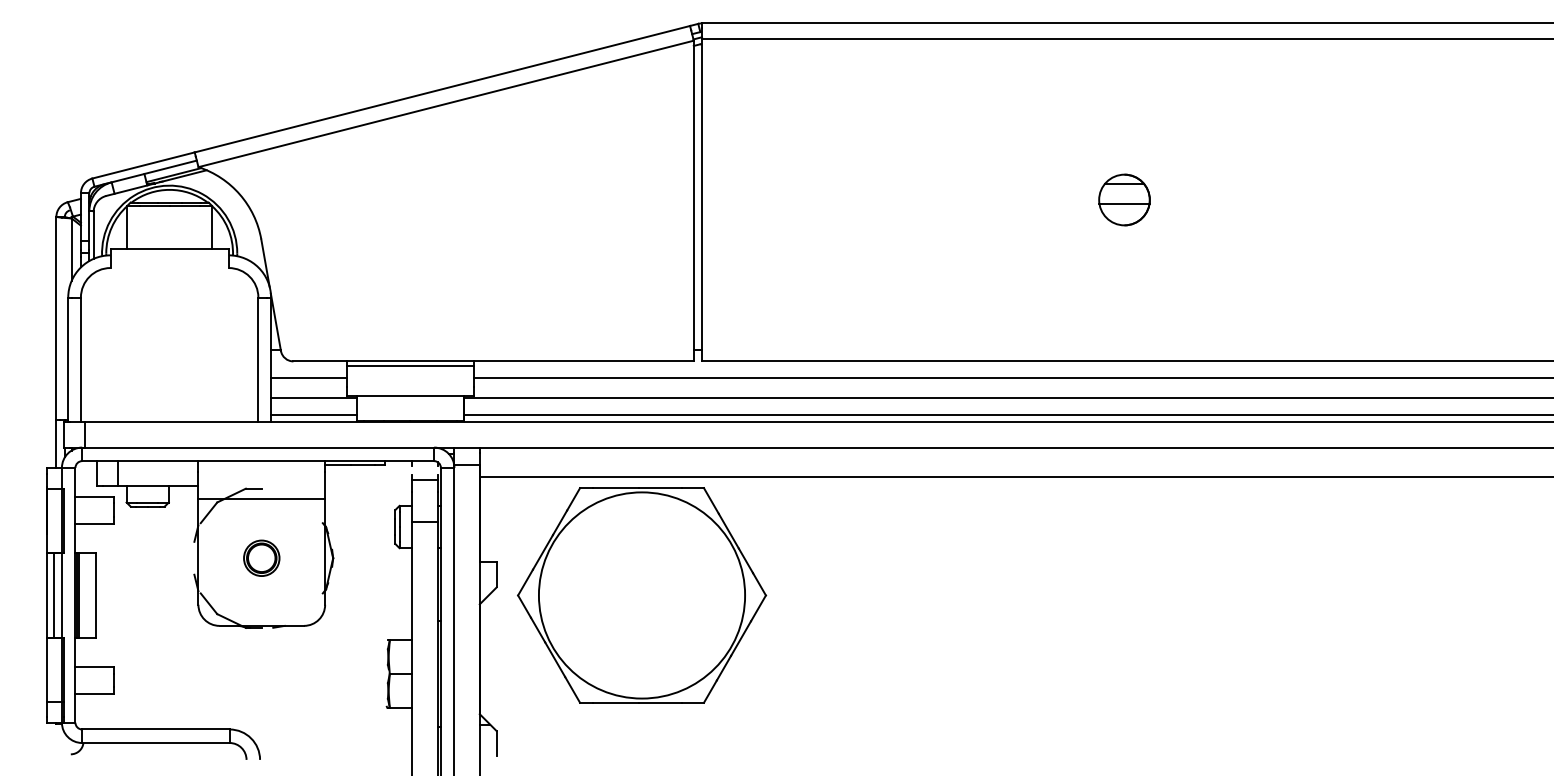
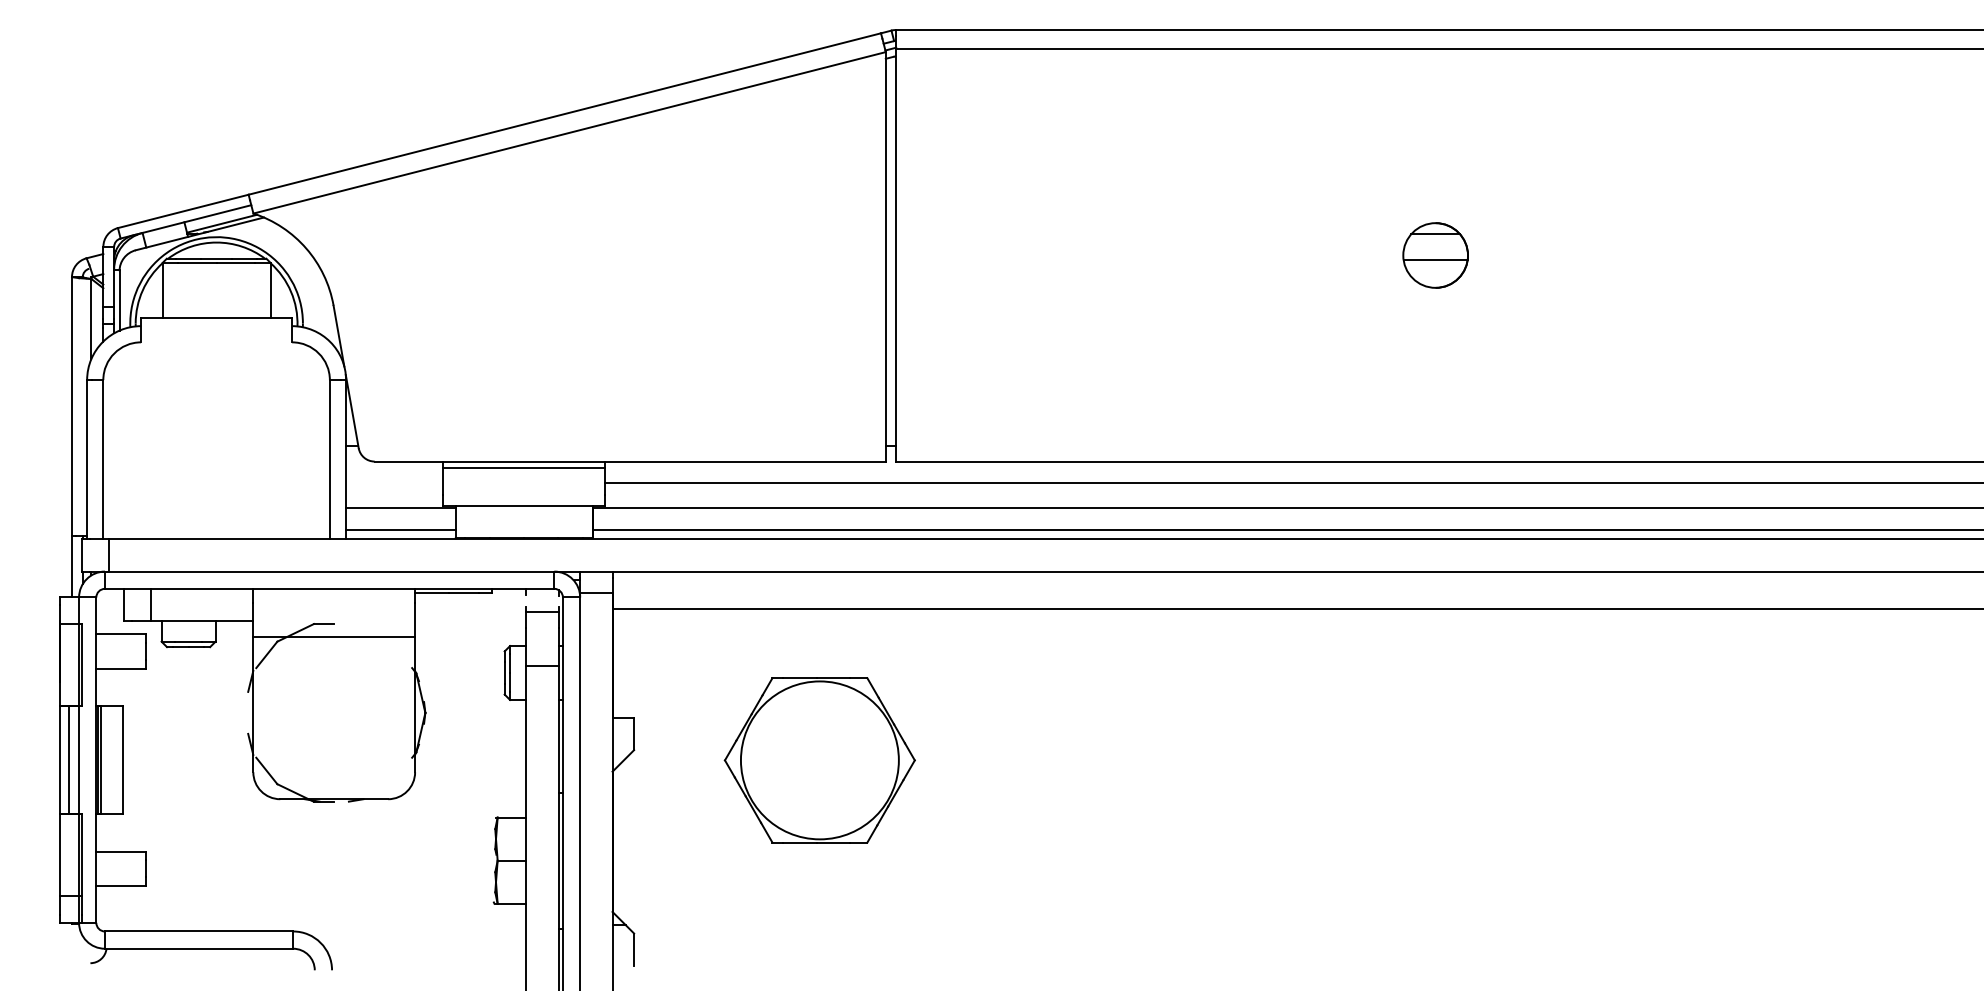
line: (309, 377) -> (395, 482), removed
part: (261, 557) -> (333, 711), removed
part: (642, 595) -> (820, 760), size x0.6

